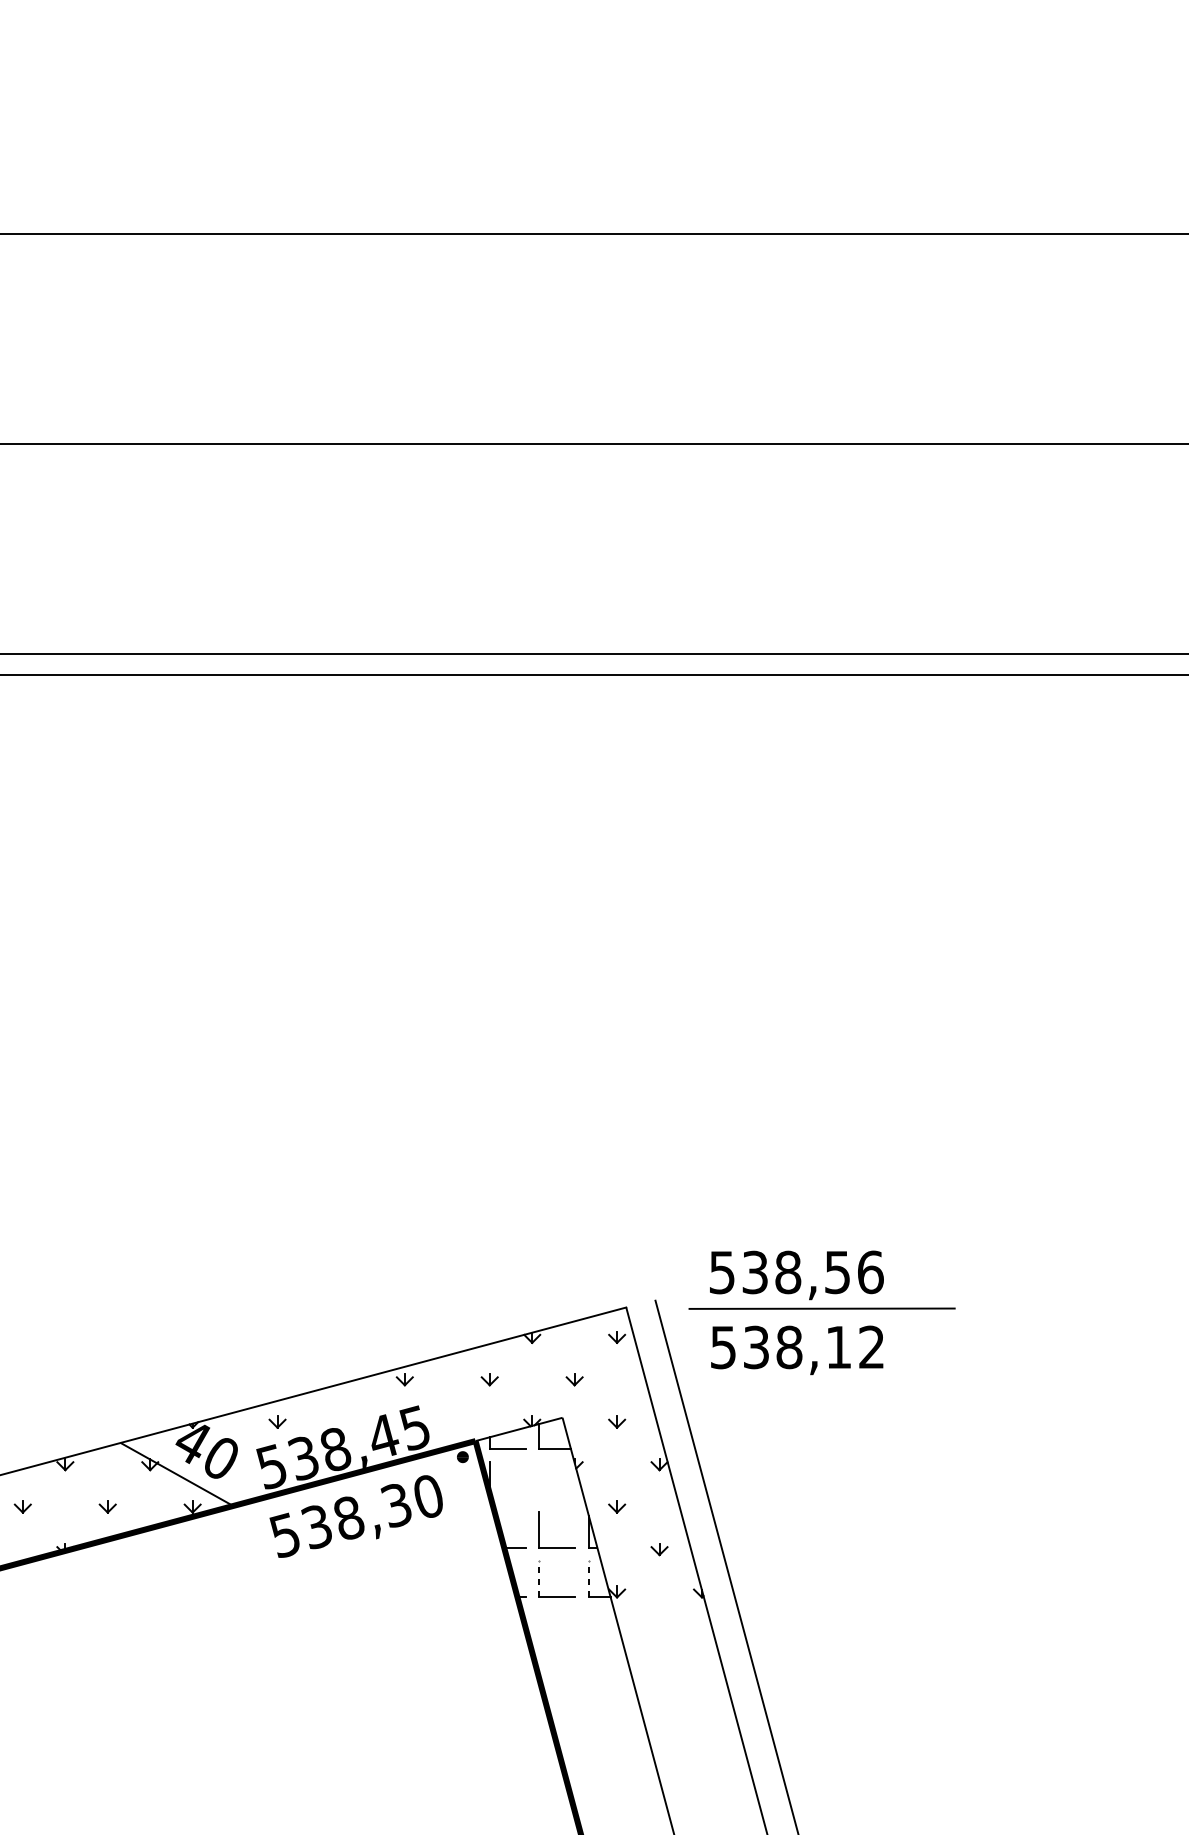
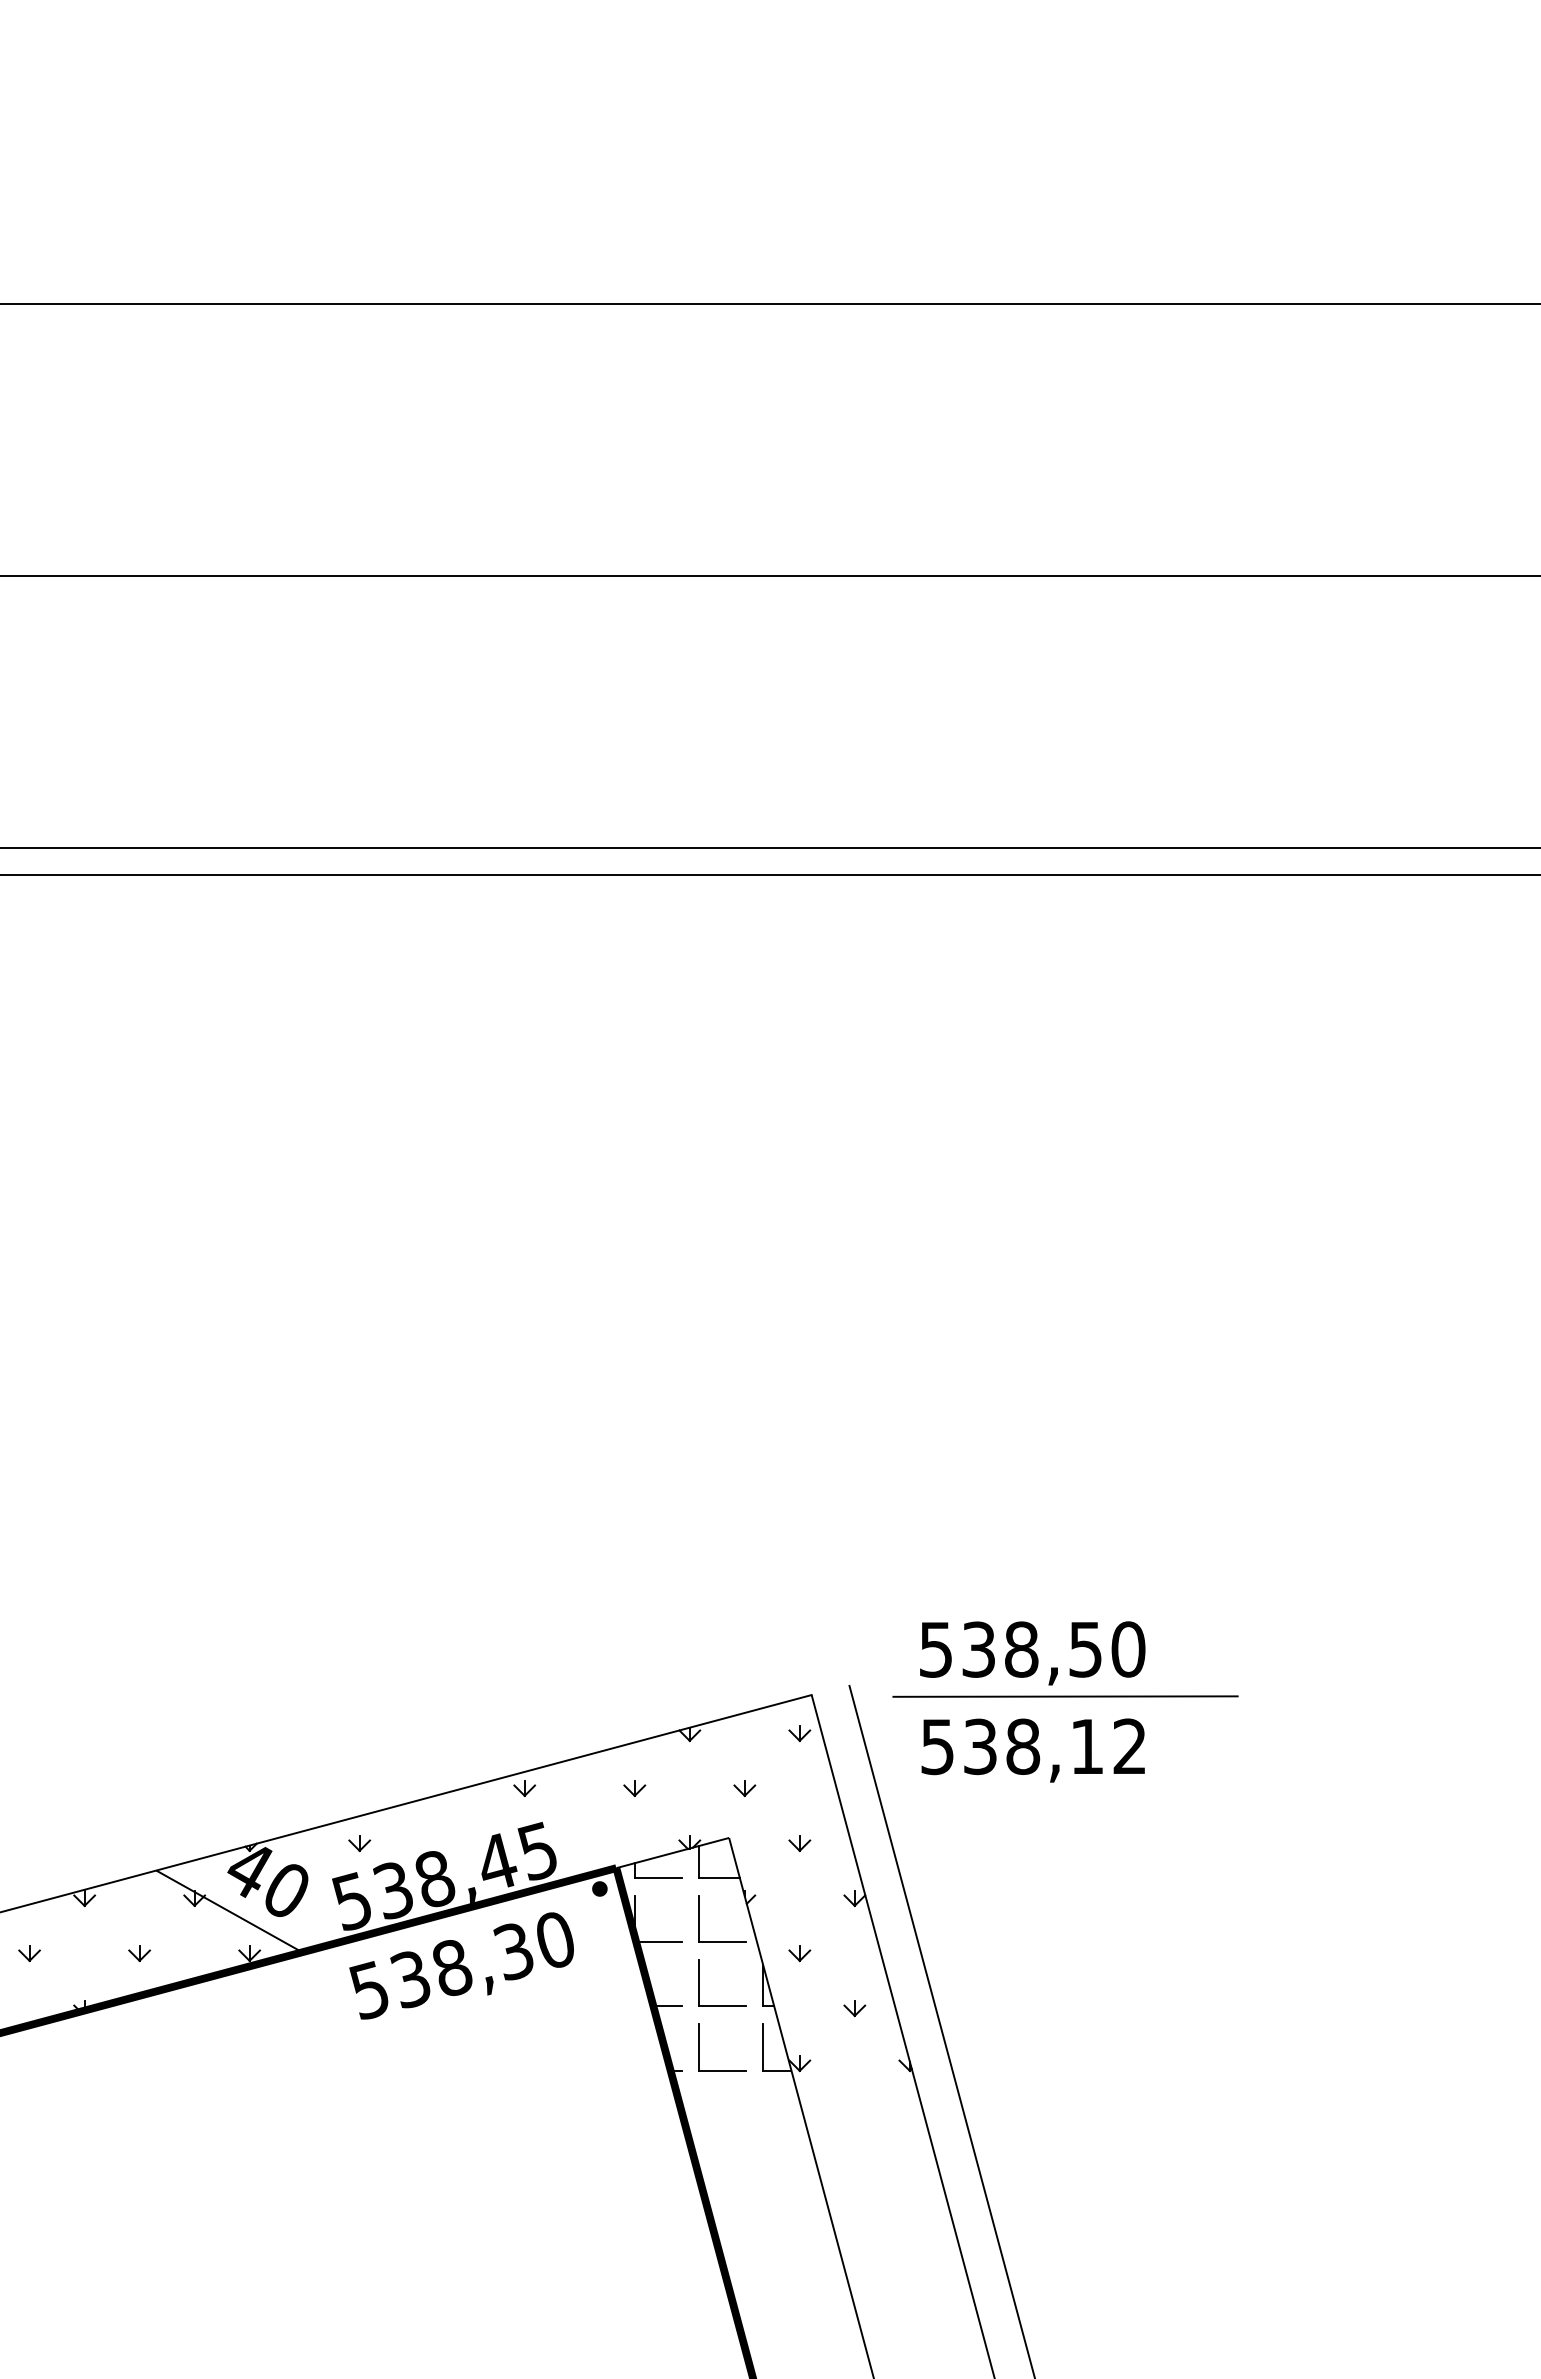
text: (870, 1272) -> (1128, 1649), 538,56 -> 538,50
part: (539, 1479) -> (699, 1918), added
line: (508, 1498) -> (658, 1942), added
line: (539, 1578) -> (699, 2046), dashed -> solid
line: (589, 1578) -> (763, 2046), dashed -> solid

